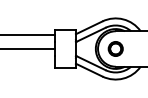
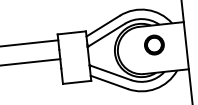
circle: (115, 48) -> (154, 44), moved

